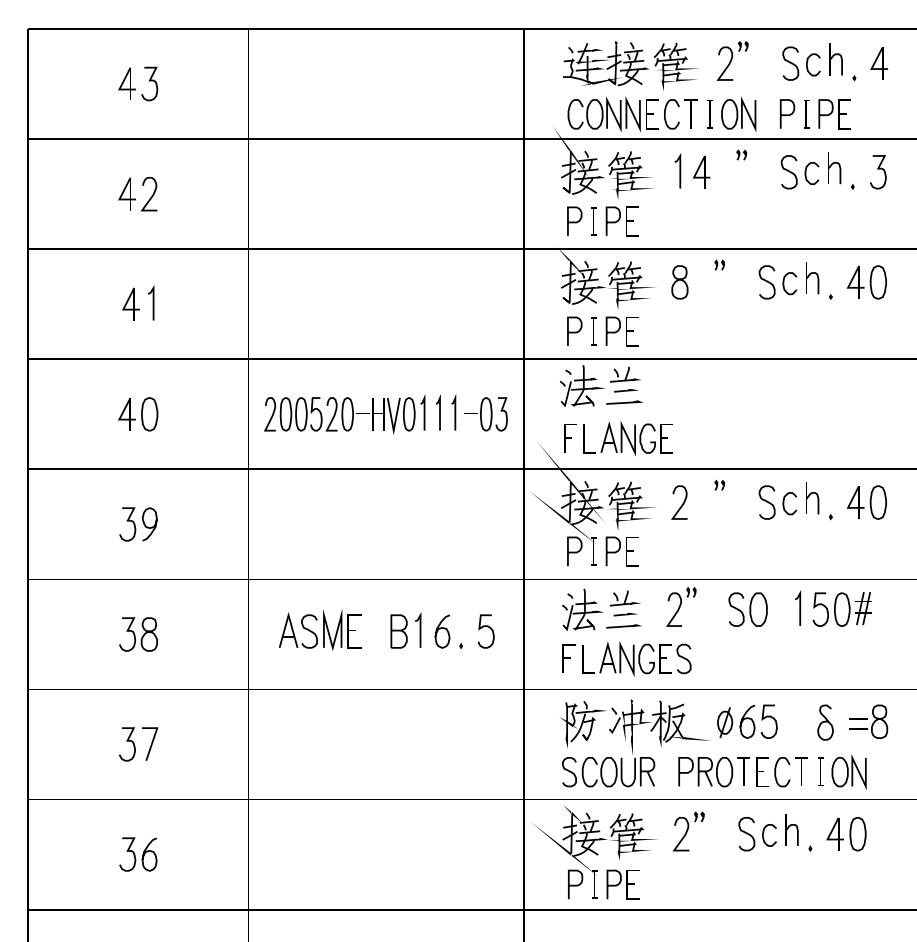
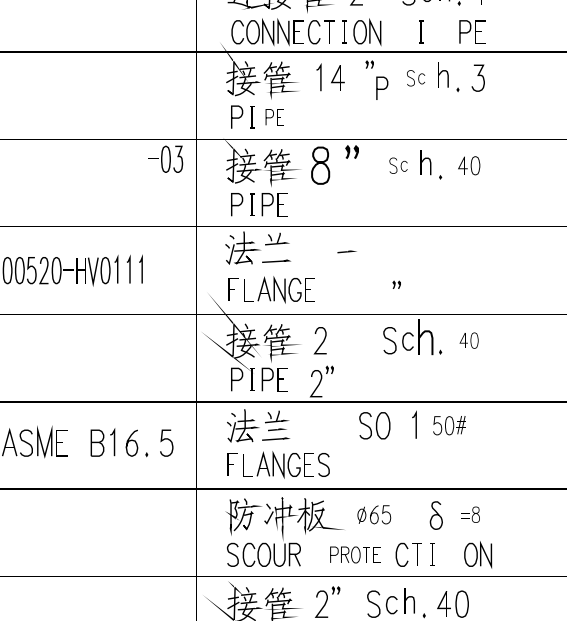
curve: (787, 114) -> (382, 88), moved
part: (834, 114) -> (472, 32), moved
part: (799, 172) -> (415, 78), size x0.6
part: (621, 221) -> (274, 117), size x0.7
part: (719, 264) -> (352, 151), size x1.6
part: (679, 282) -> (320, 165), size x1.4
part: (777, 282) -> (398, 165), size x0.6
part: (866, 282) -> (468, 165), size x0.7
line: (626, 390) -> (347, 251), moved
part: (485, 414) -> (165, 159), moved
part: (719, 485) -> (396, 285), moved
part: (812, 498) -> (425, 337), size x1.4
part: (866, 502) -> (468, 340), size x0.6
part: (681, 606) -> (321, 381), moved
part: (841, 609) -> (449, 425), size x0.7
part: (747, 721) -> (374, 514), size x0.7
part: (868, 721) -> (470, 514), size x0.6
part: (848, 771) -> (477, 554), moved
part: (723, 772) -> (355, 555), size x0.7

